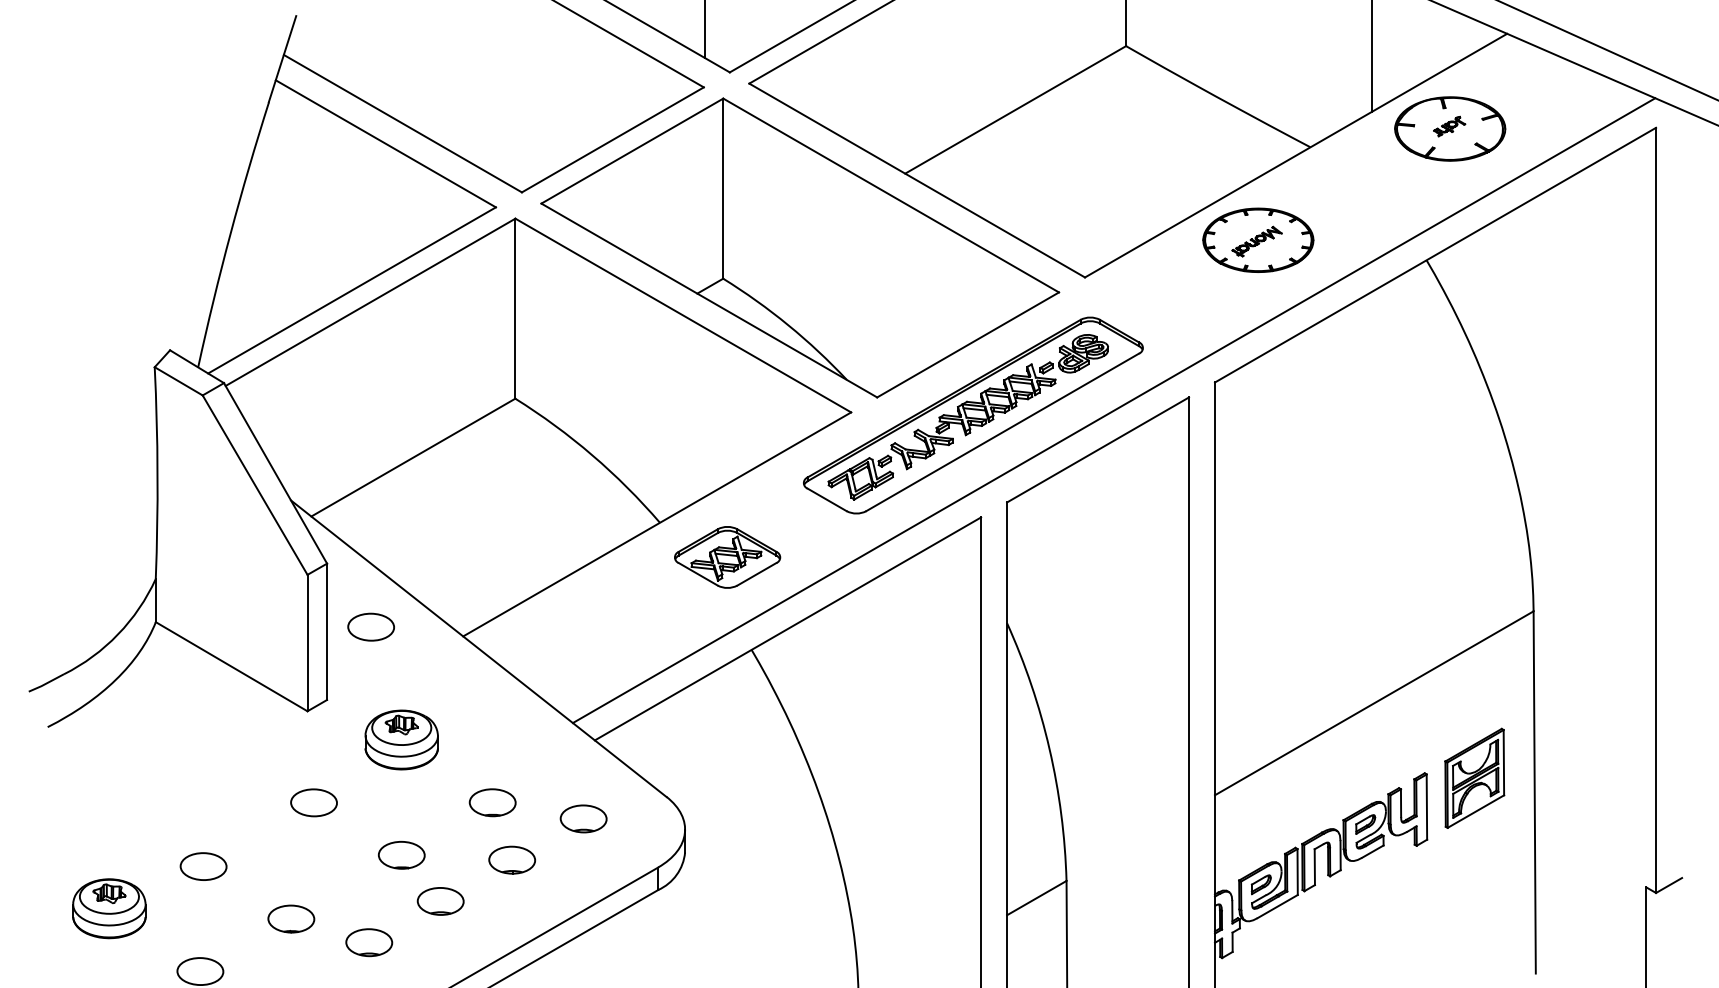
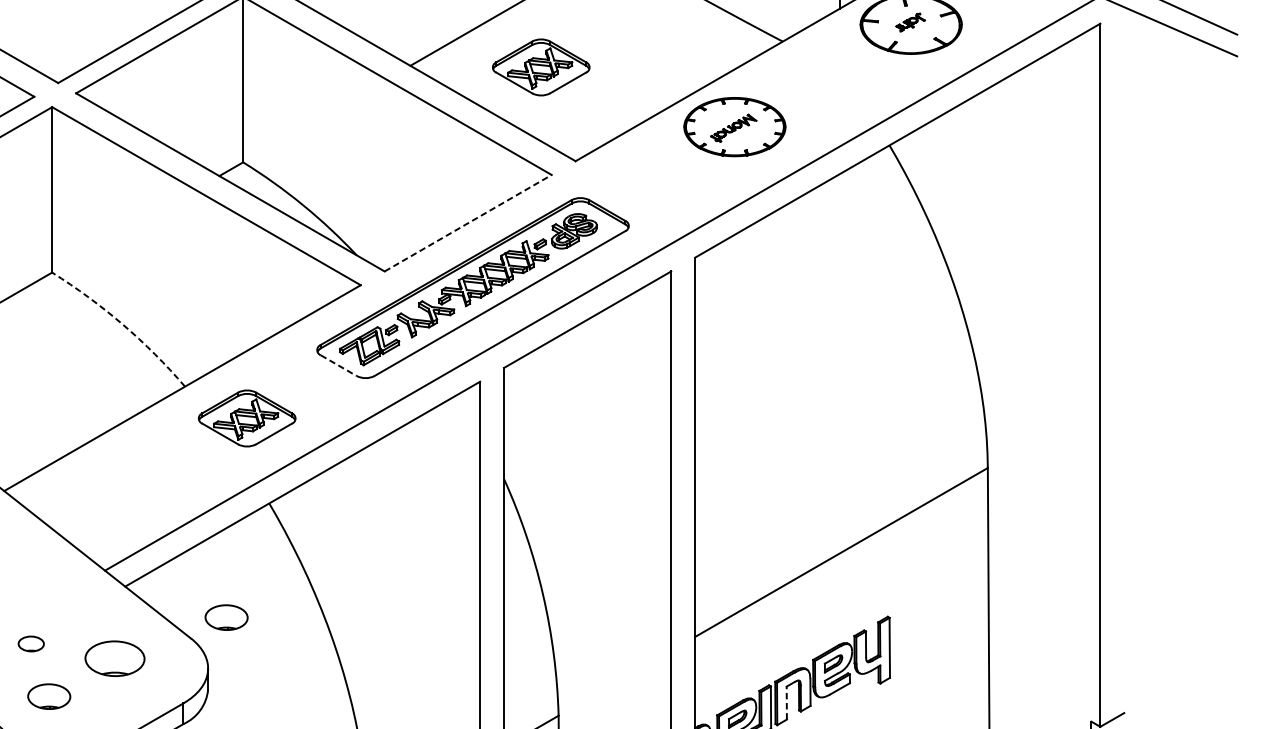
part: (1047, 175) -> (541, 67), added
line: (968, 344) -> (468, 222), solid -> dashed
arc: (592, 455) -> (123, 324), solid -> dashed
line: (827, 500) -> (338, 366), solid -> dashed
part: (705, 773) -> (226, 617), added
part: (1474, 777) -> (933, 620), removed
part: (492, 802) -> (31, 643), size x0.6
part: (583, 818) -> (114, 658), size x1.4
line: (1314, 867) -> (786, 703), solid -> dashed

